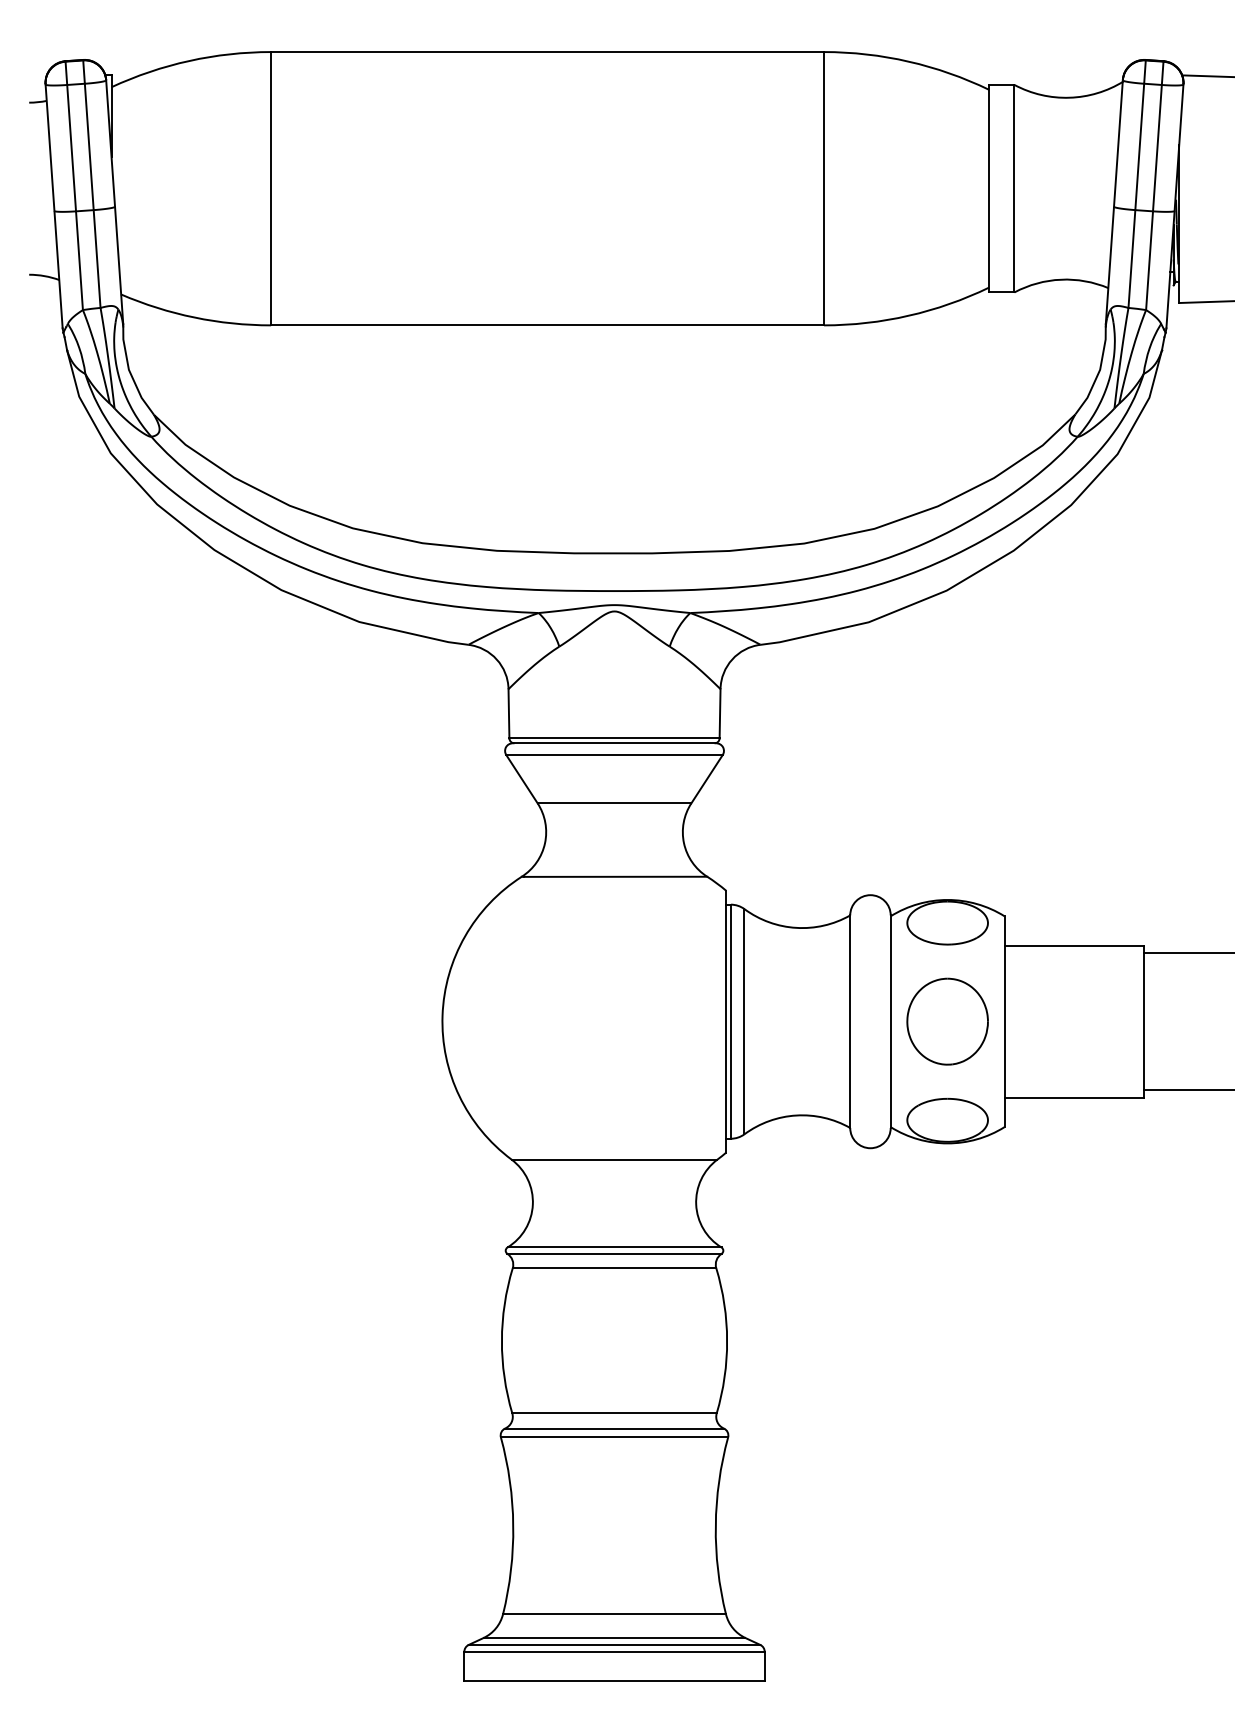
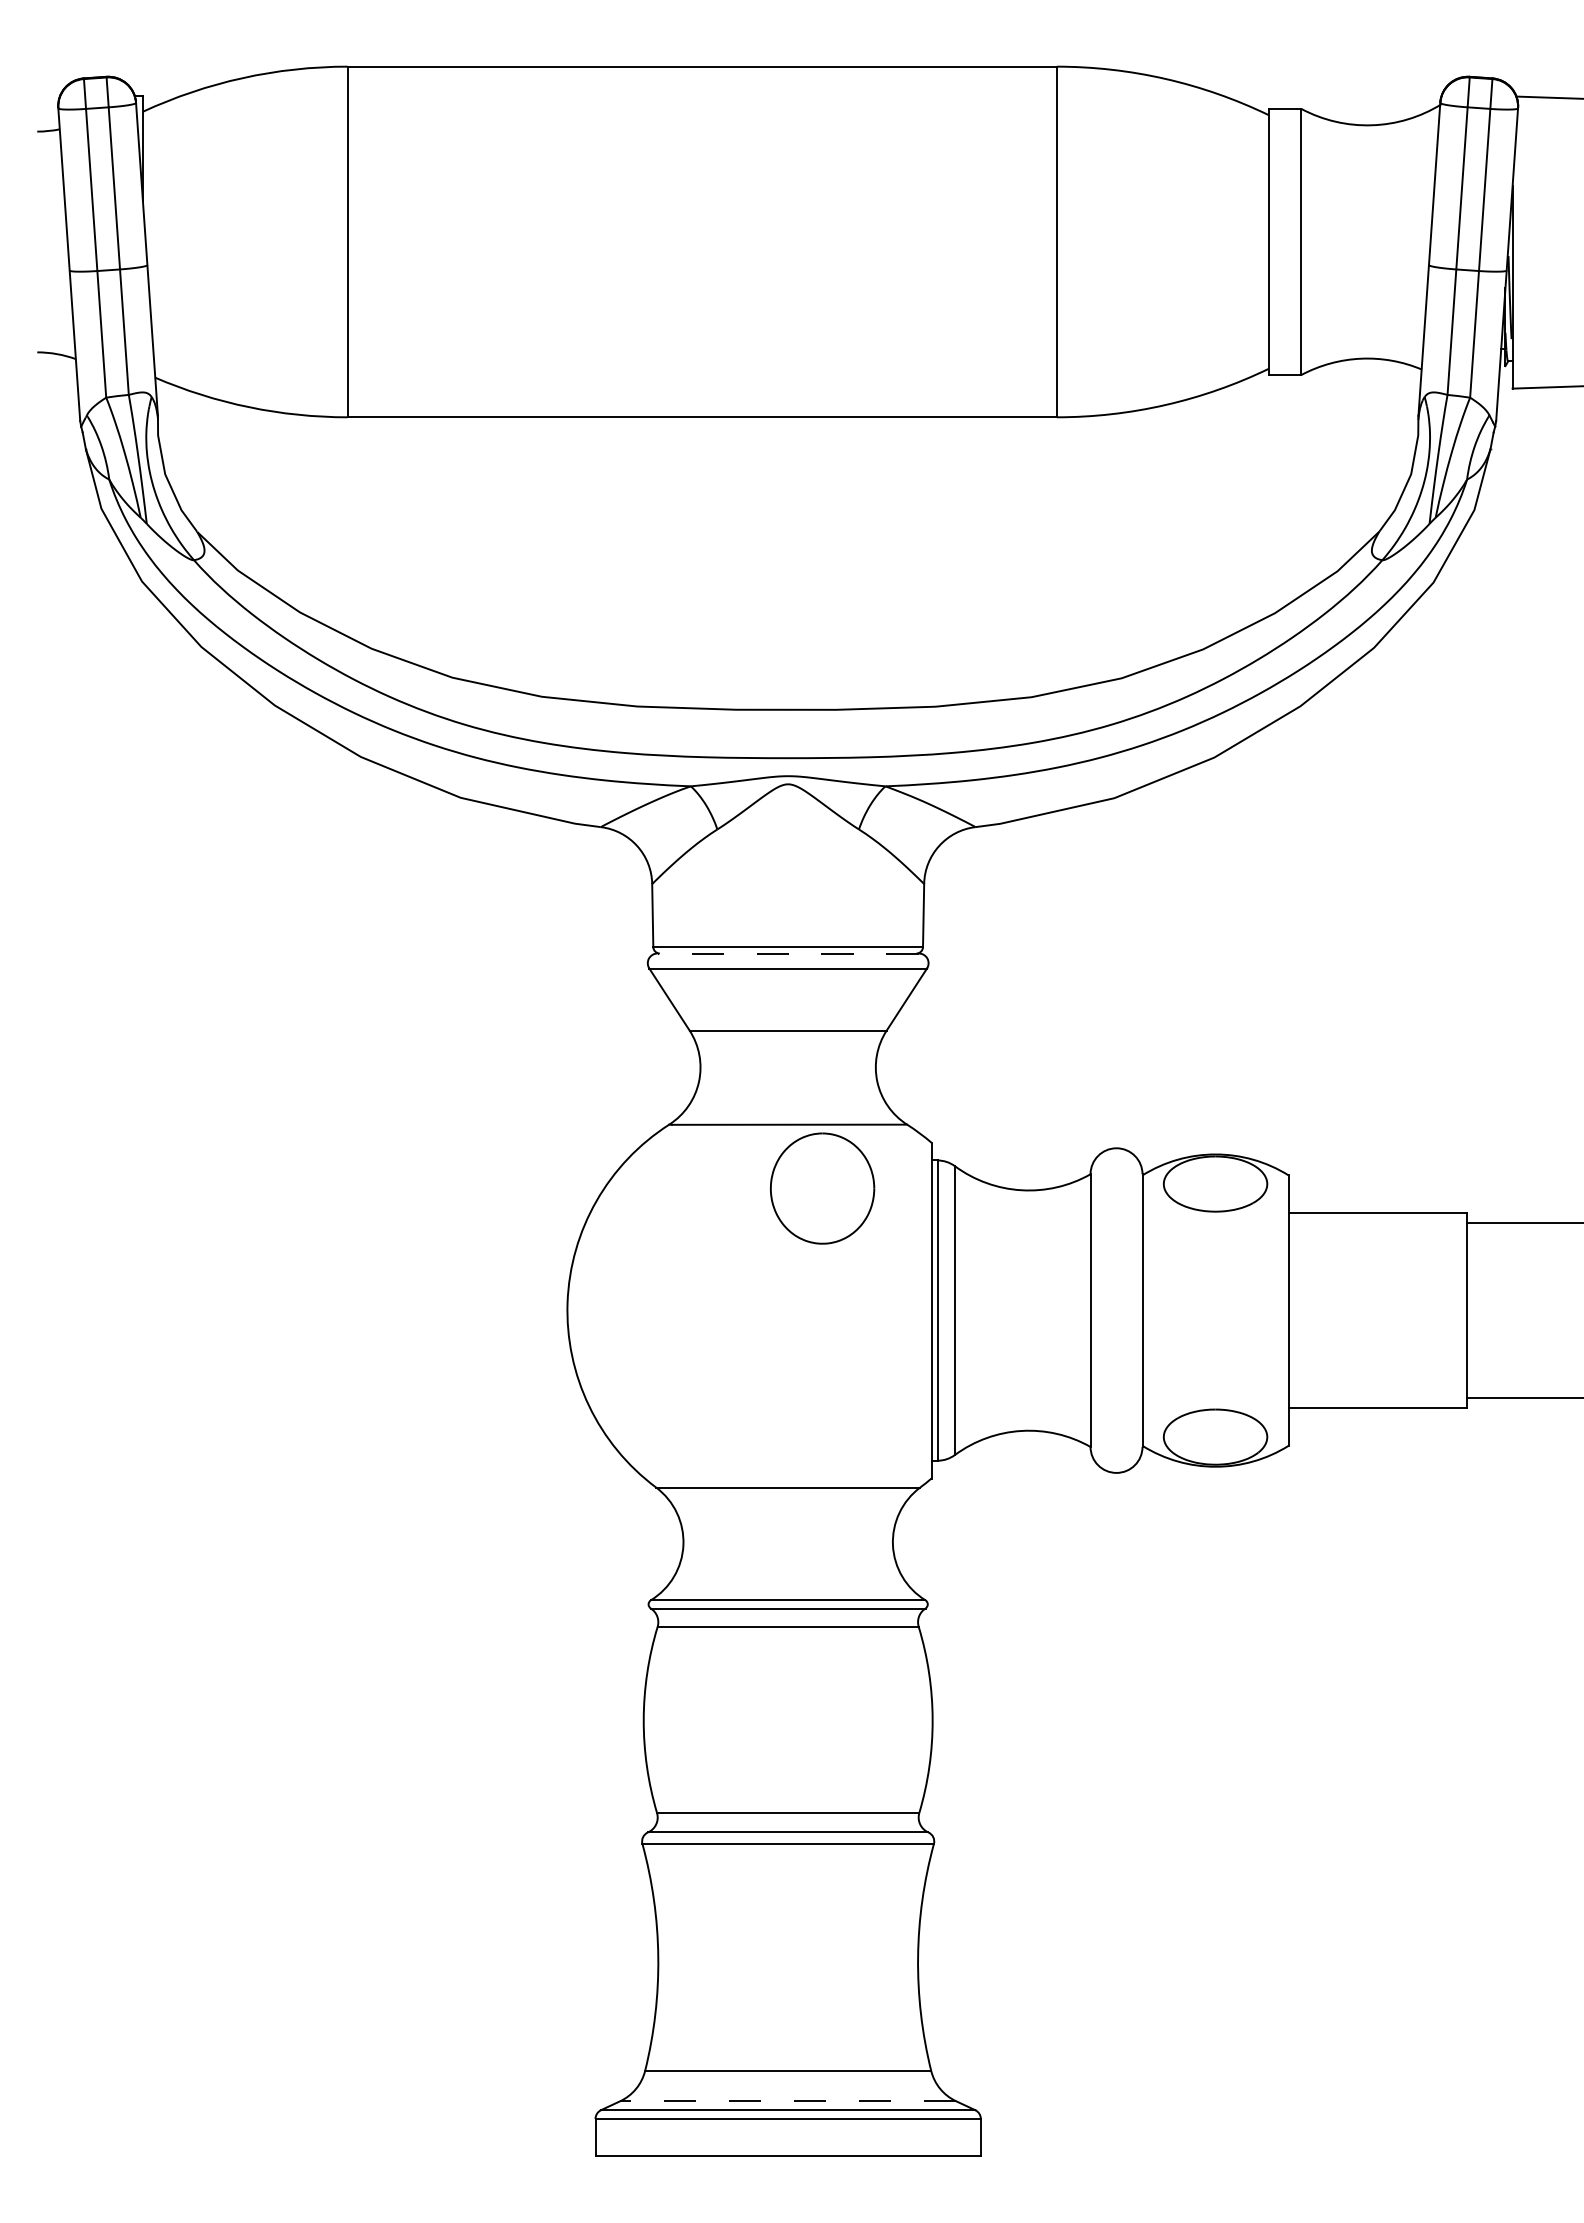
line: (614, 743) -> (788, 953), solid -> dashed
part: (947, 1021) -> (822, 1188), moved
line: (614, 1638) -> (788, 2101), solid -> dashed

